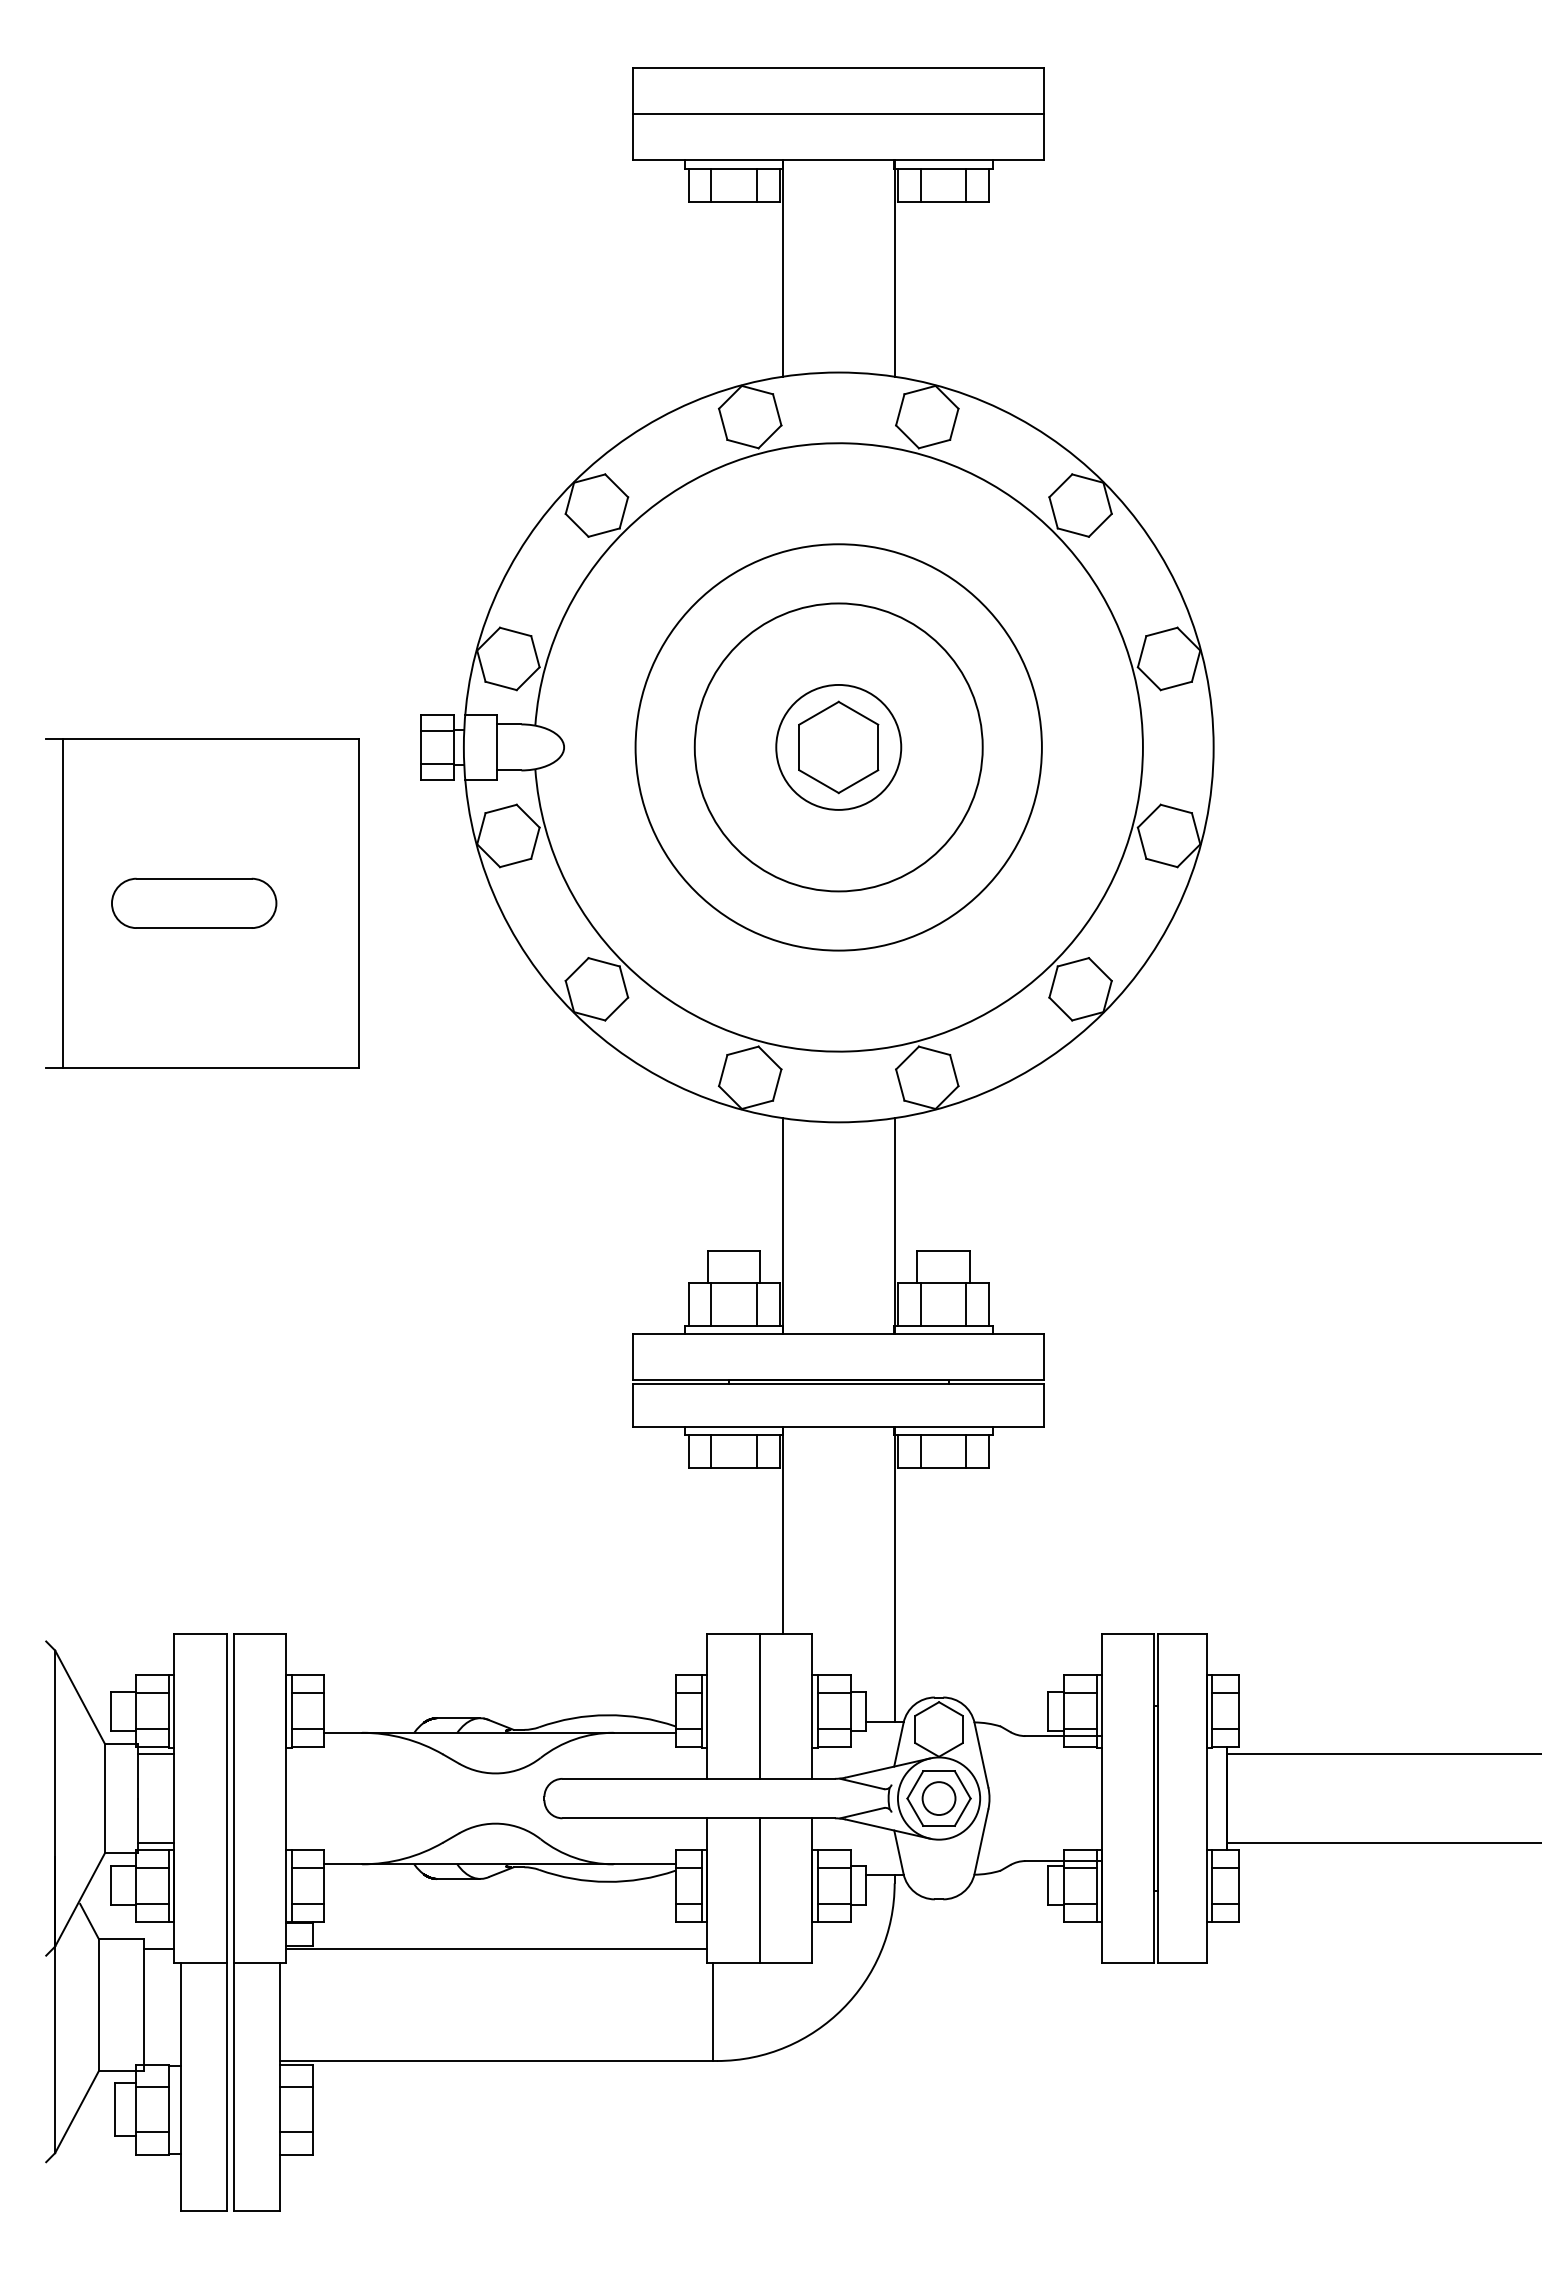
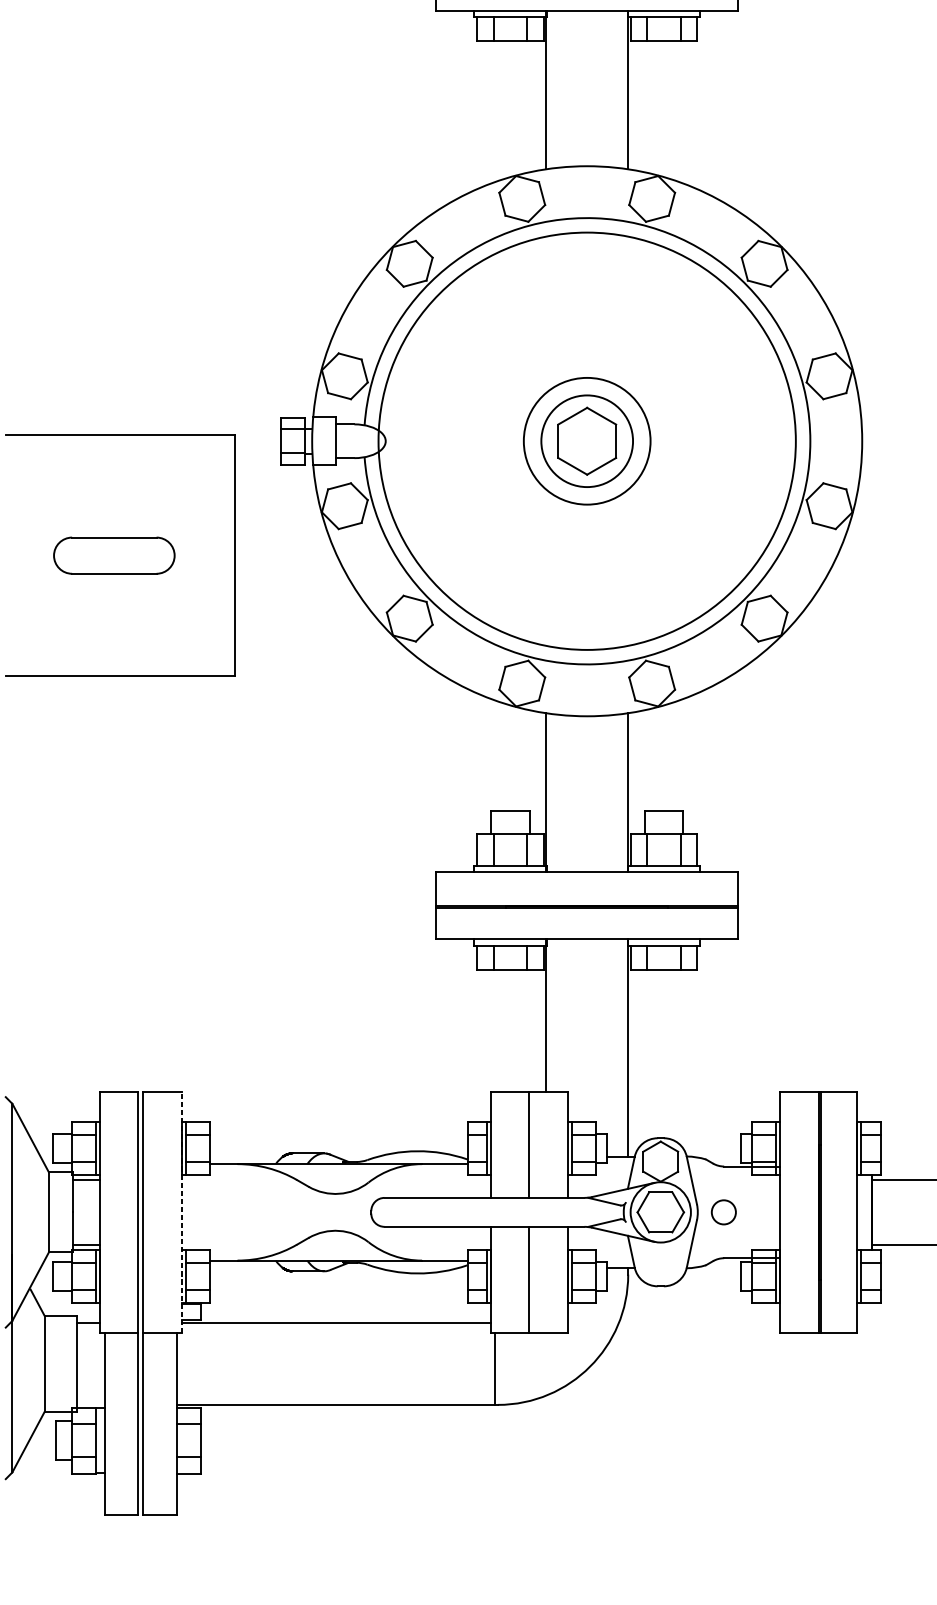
circle: (838, 747) -> (587, 441), size x0.6
circle: (838, 747) -> (587, 441), size x1.4
line: (62, 902) -> (17, 555), removed
line: (286, 1798) -> (182, 1212), solid -> dashed
circle: (938, 1798) -> (723, 1212), moved

